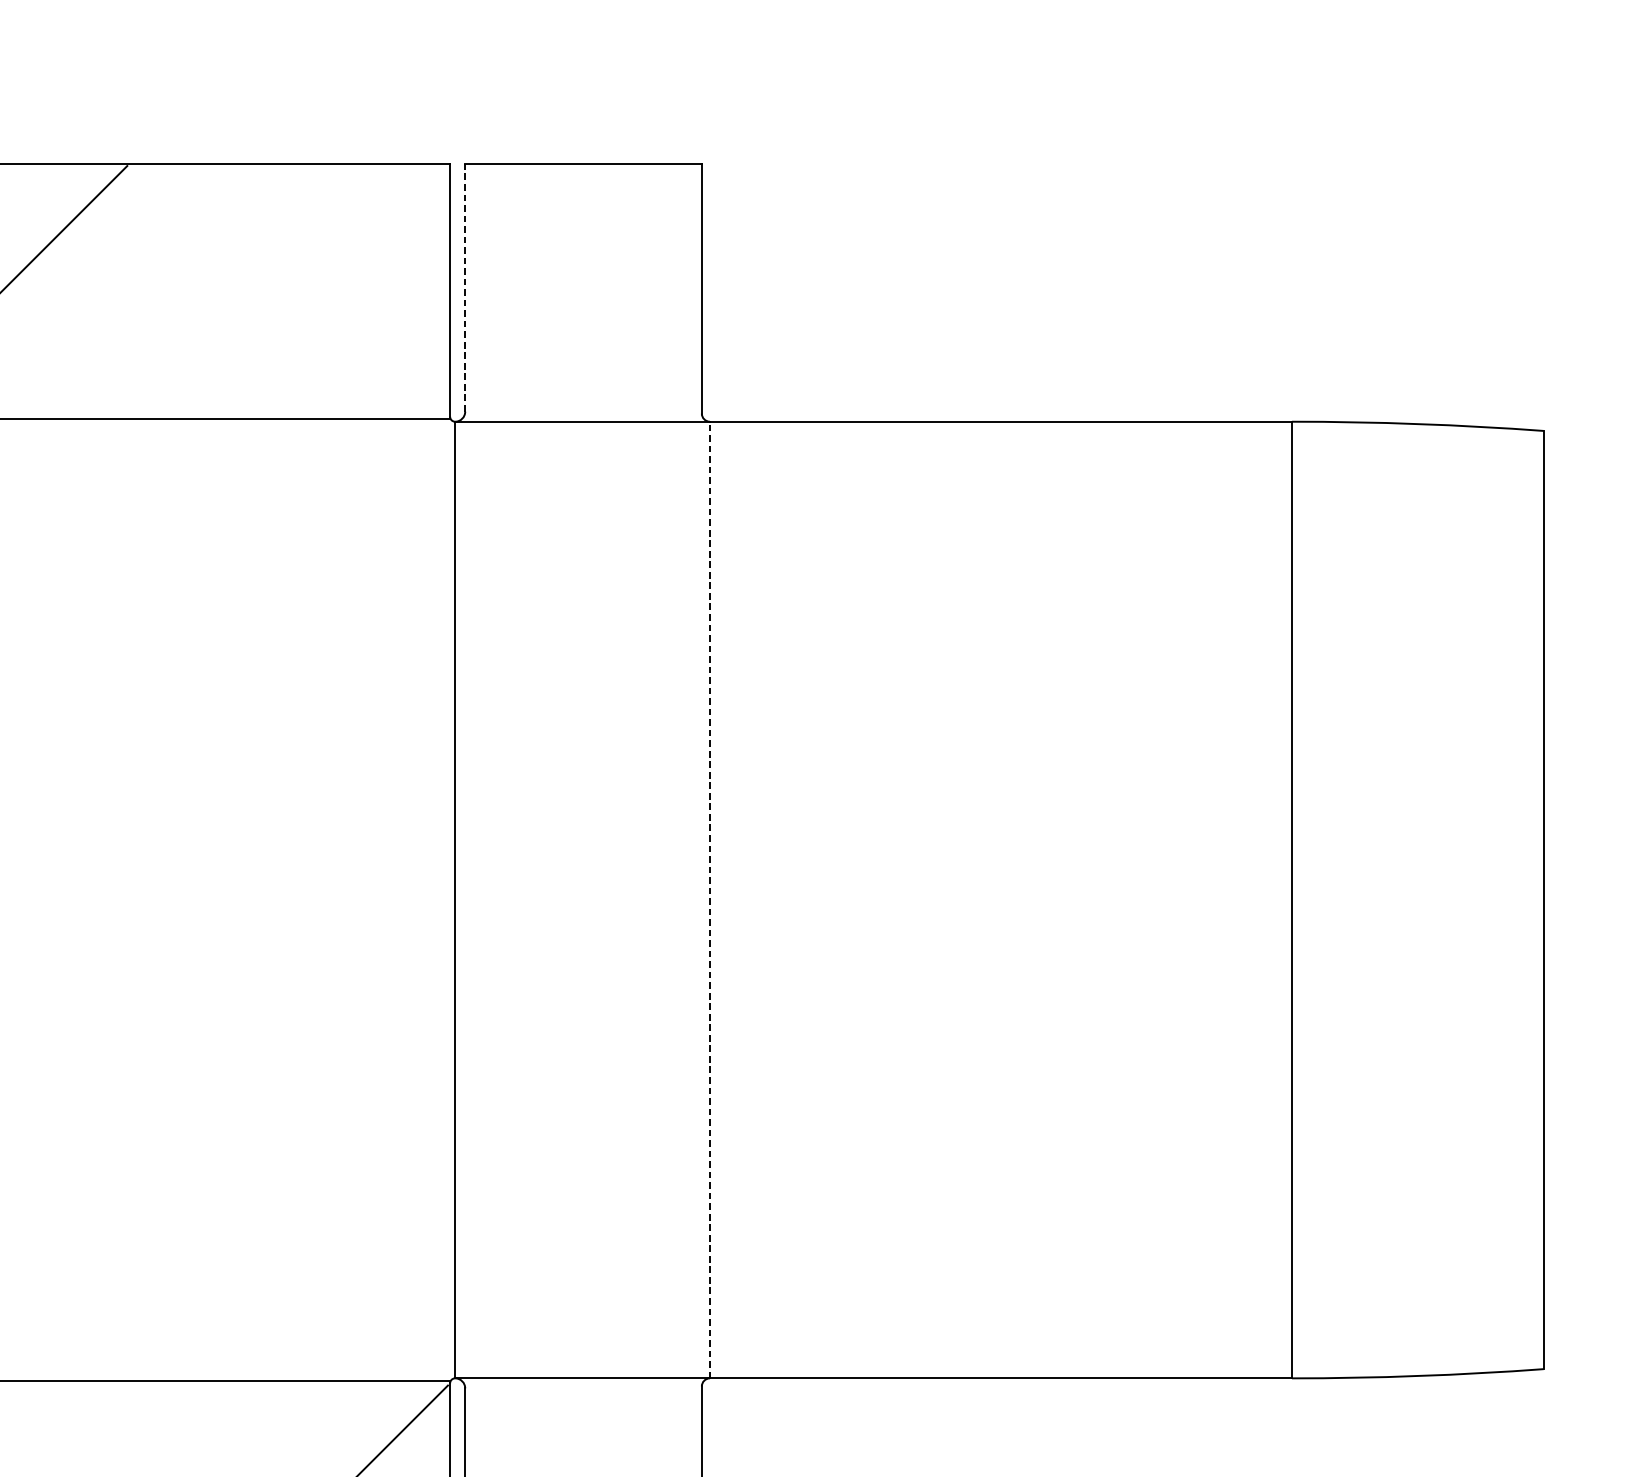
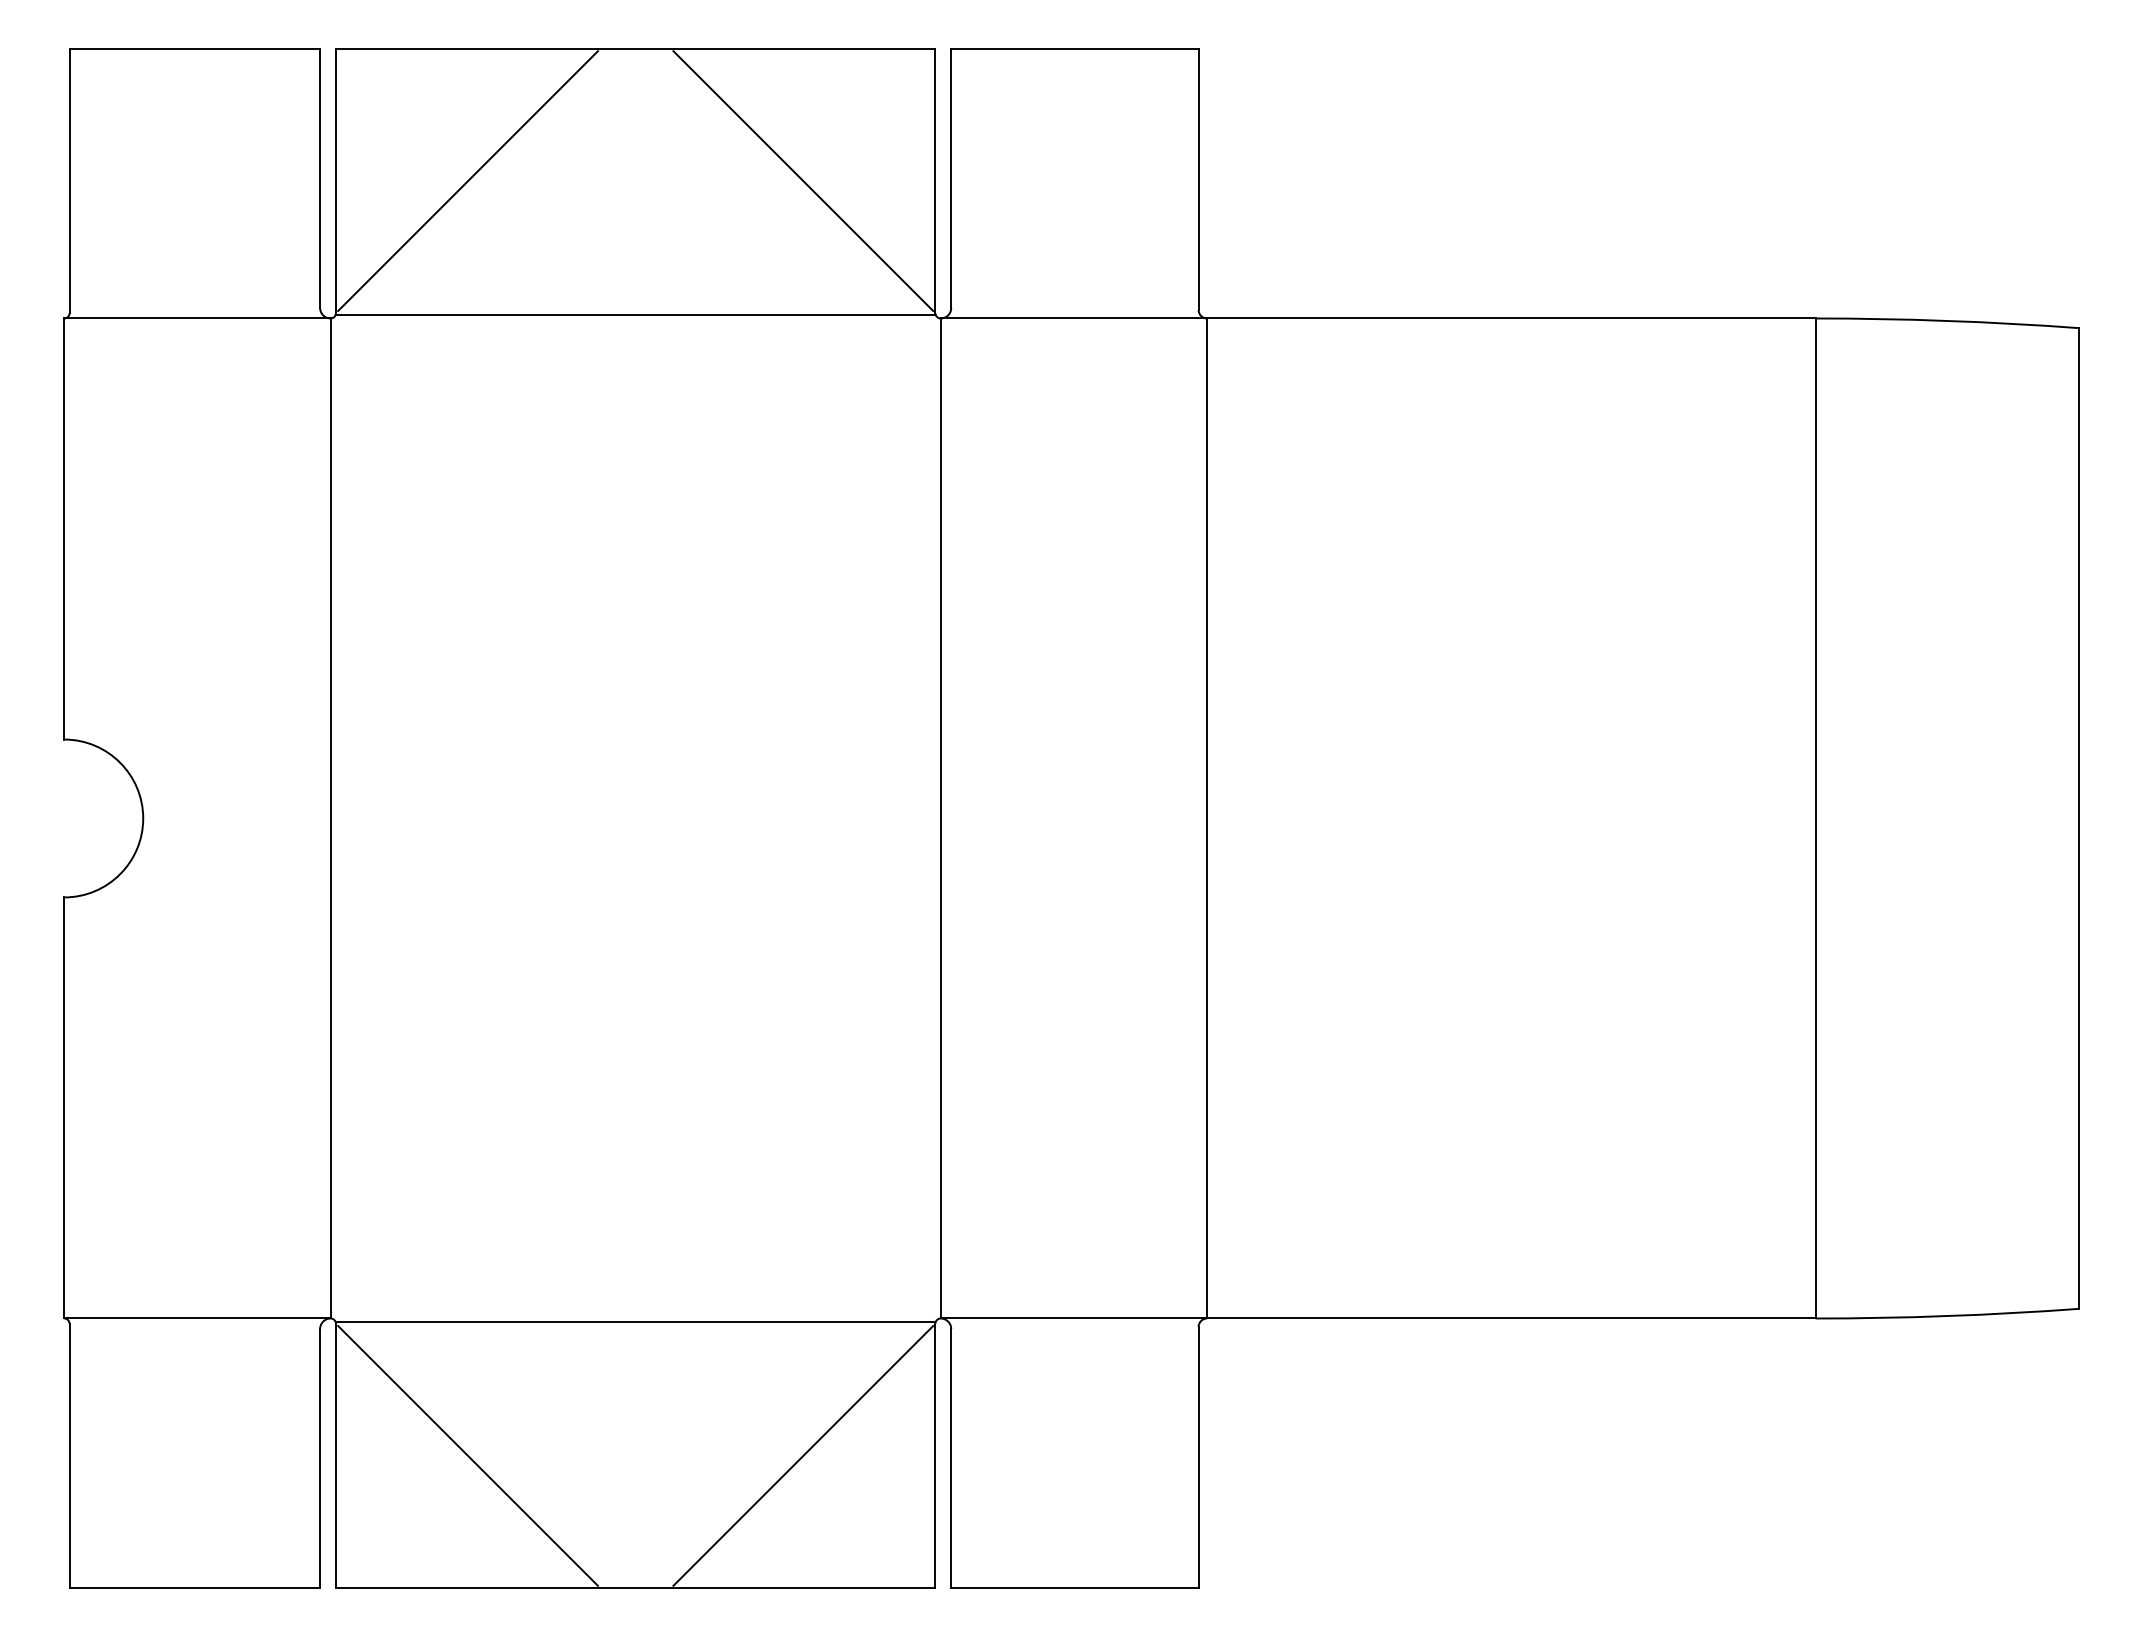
line: (465, 287) -> (951, 178), dashed -> solid
line: (323, 289) -> (803, 180), added
line: (710, 900) -> (1207, 818), dashed -> solid

